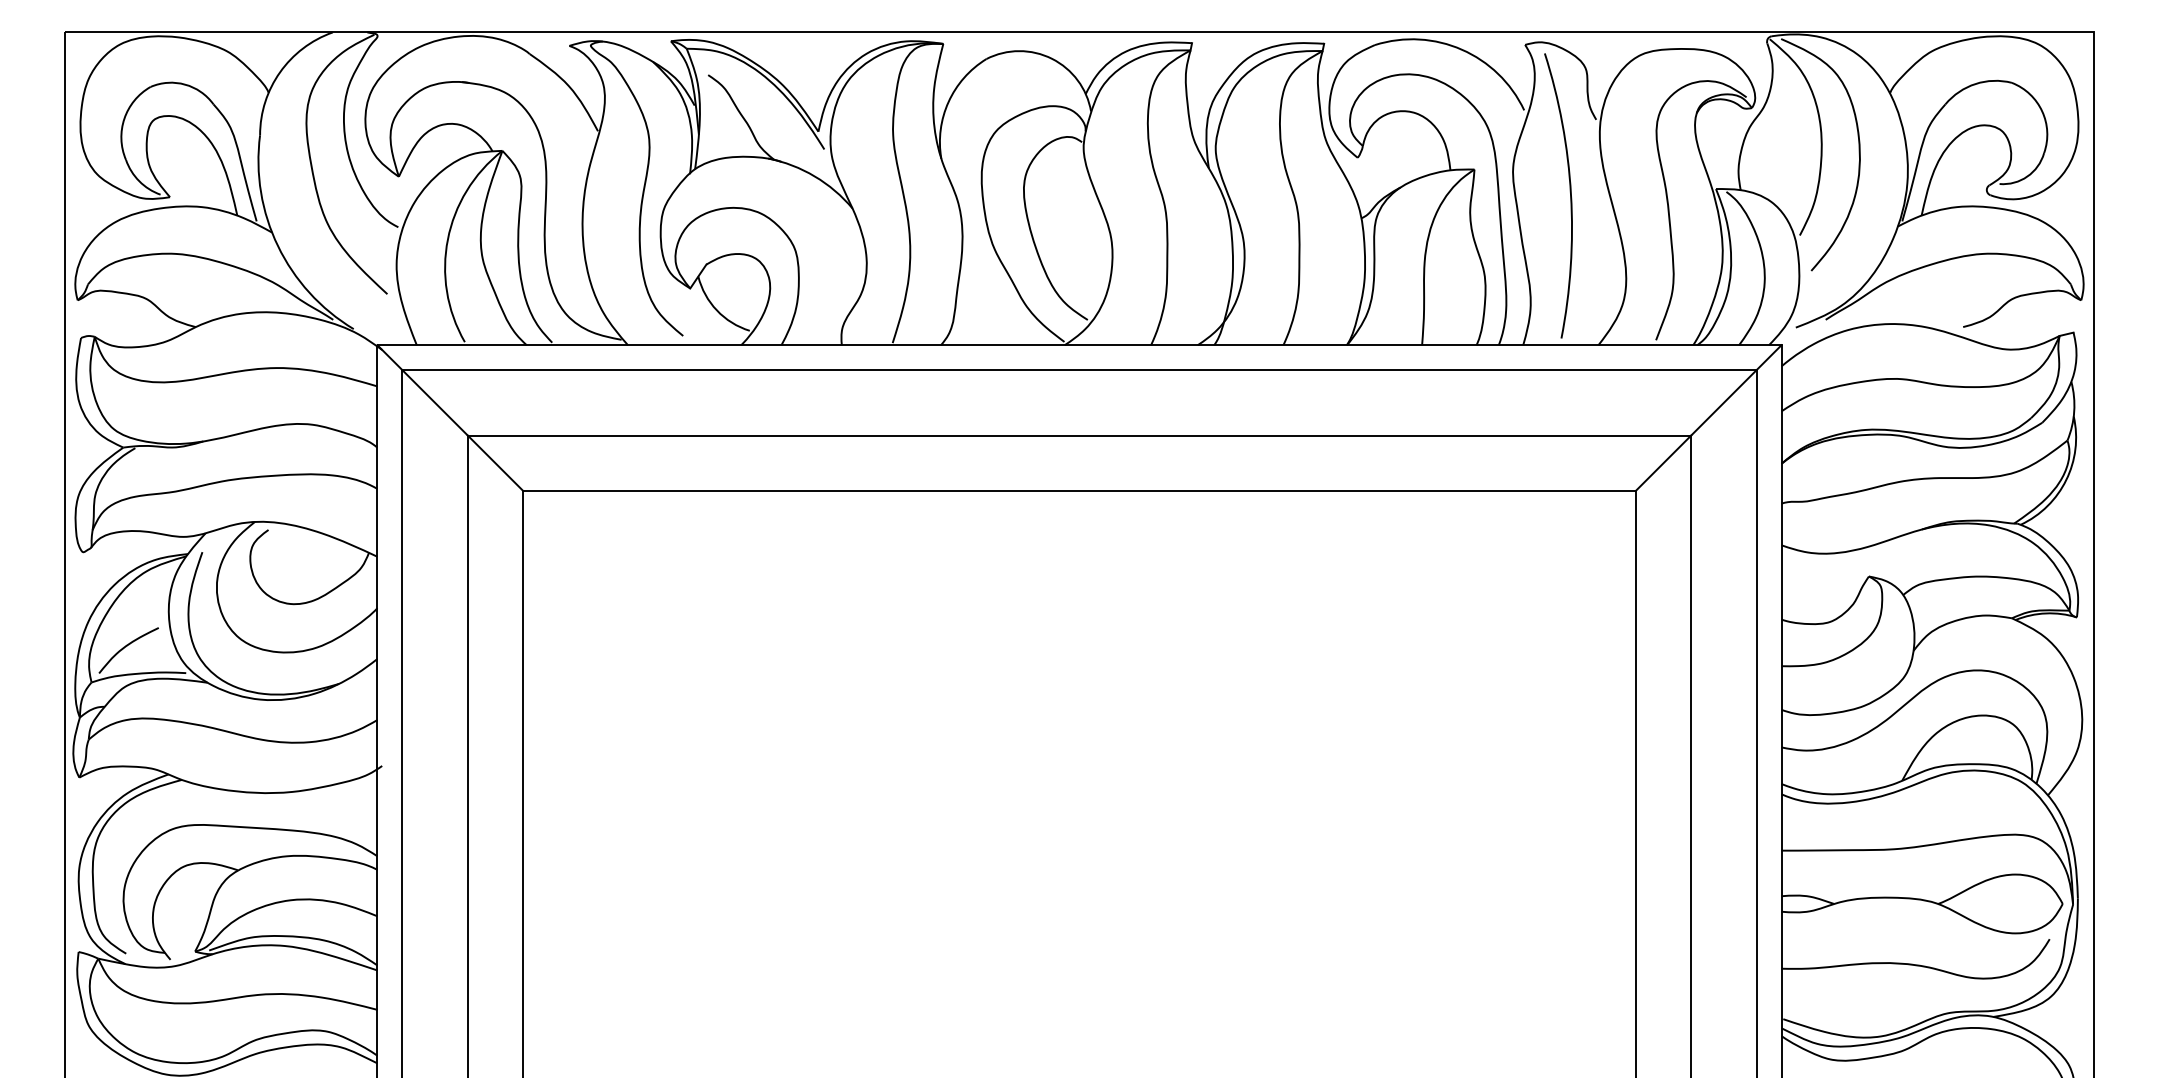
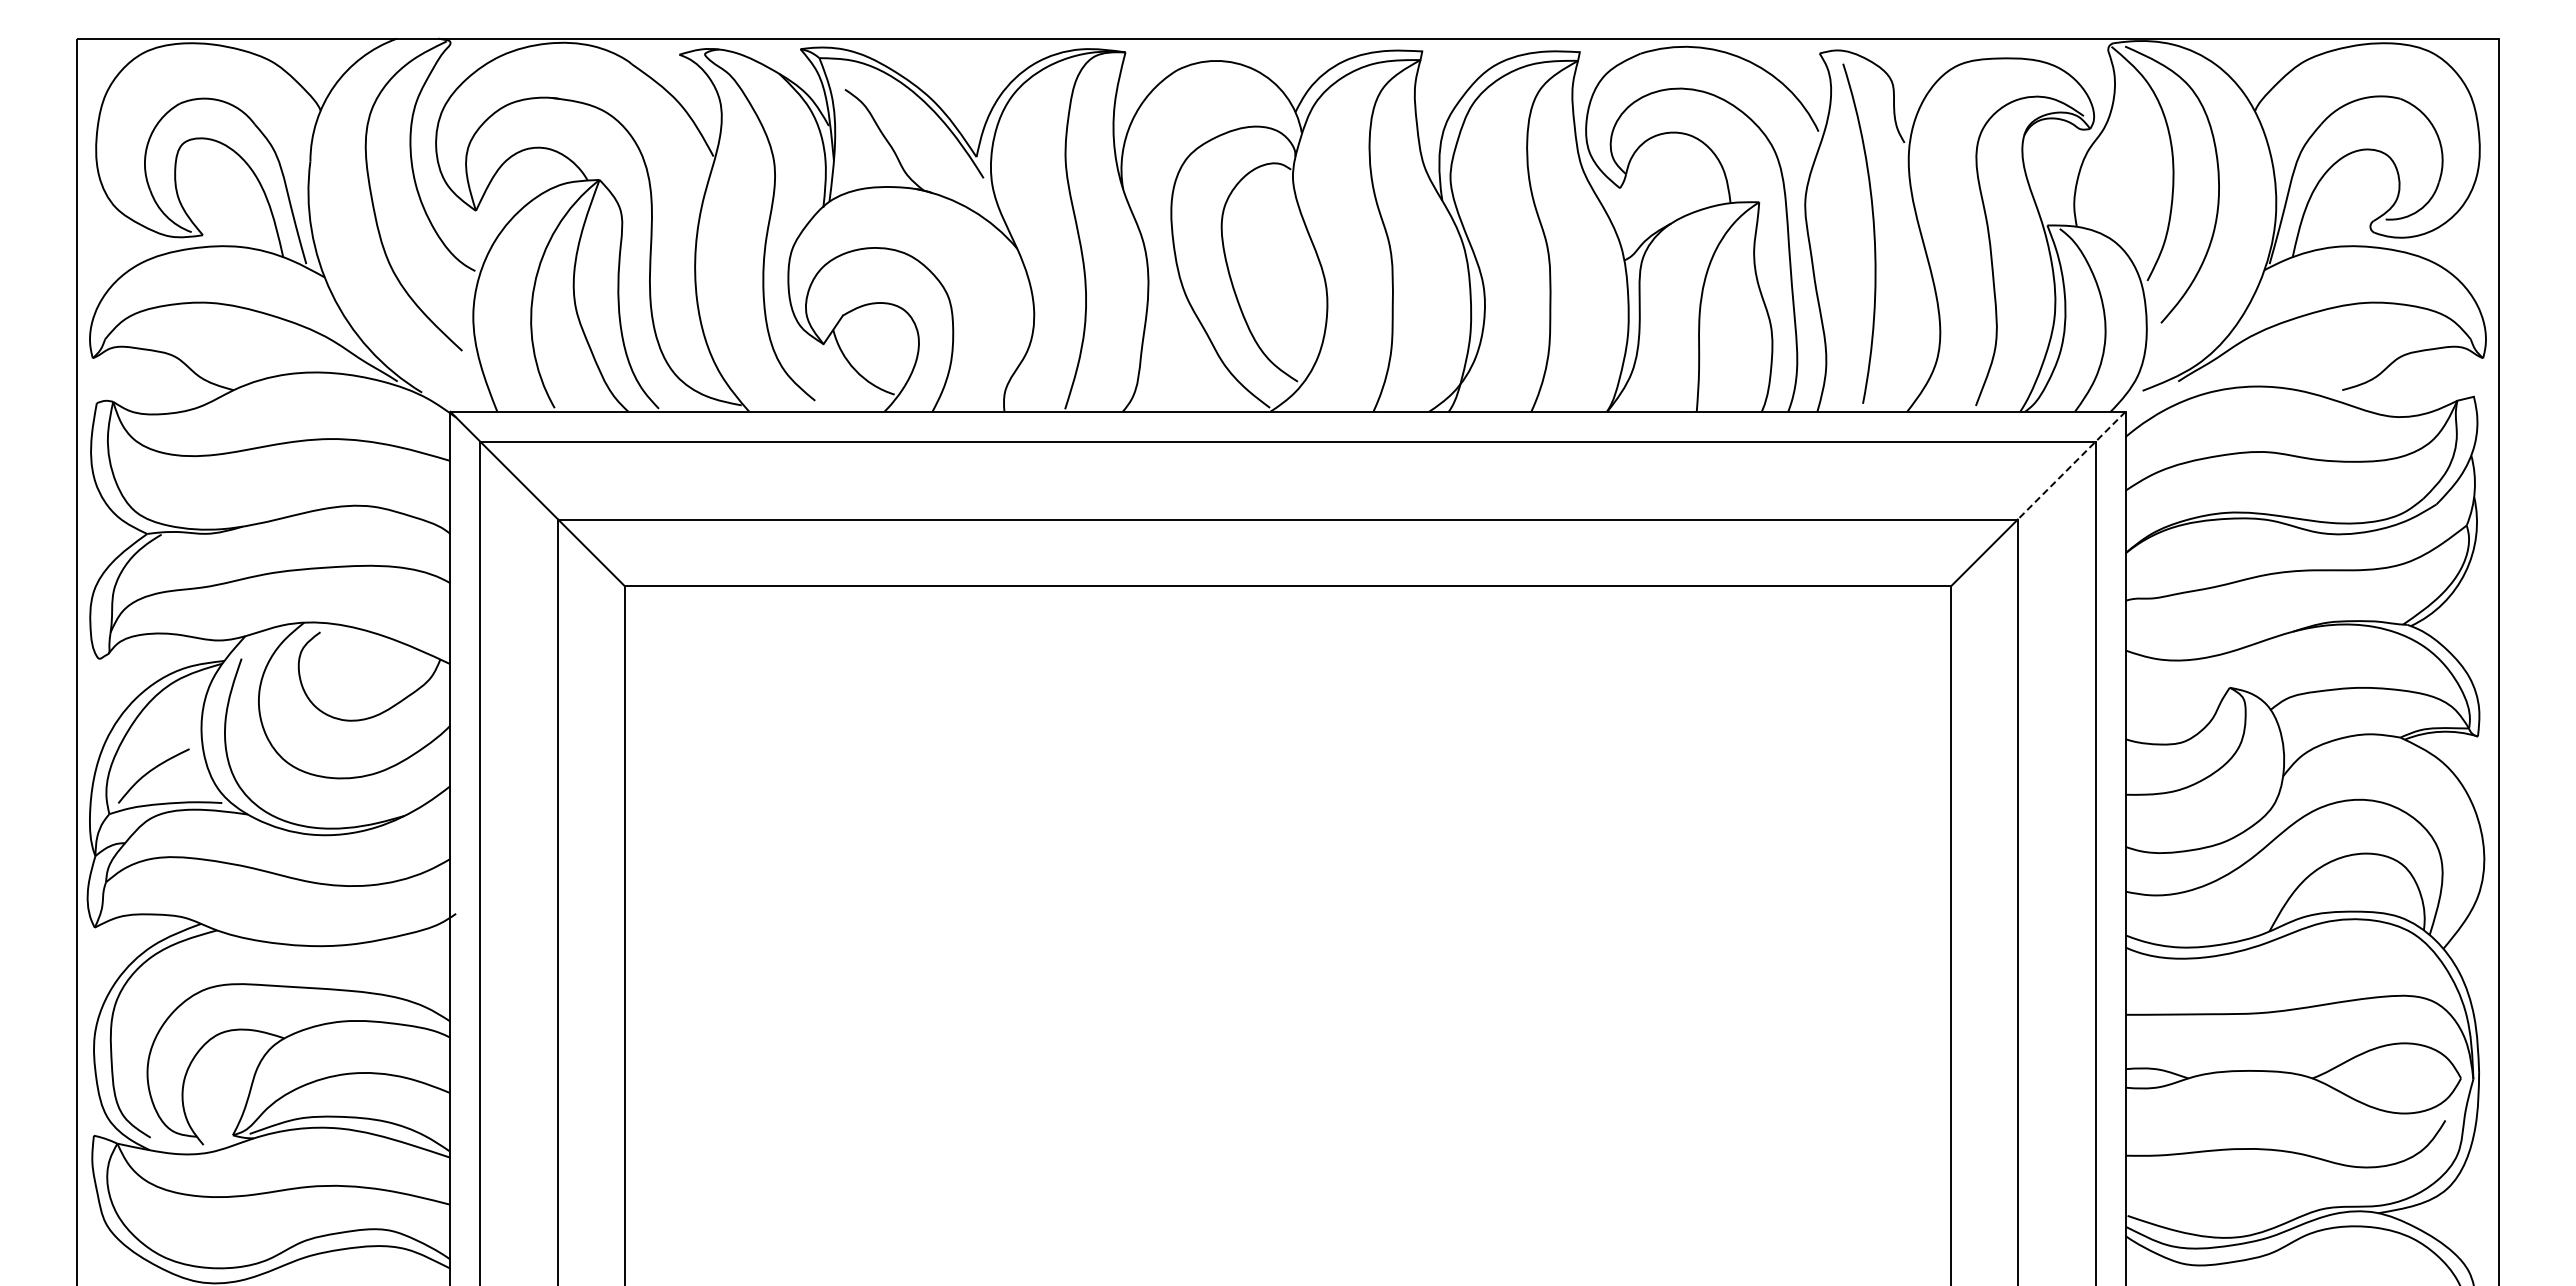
line: (1736, 391) -> (2071, 466), solid -> dashed

